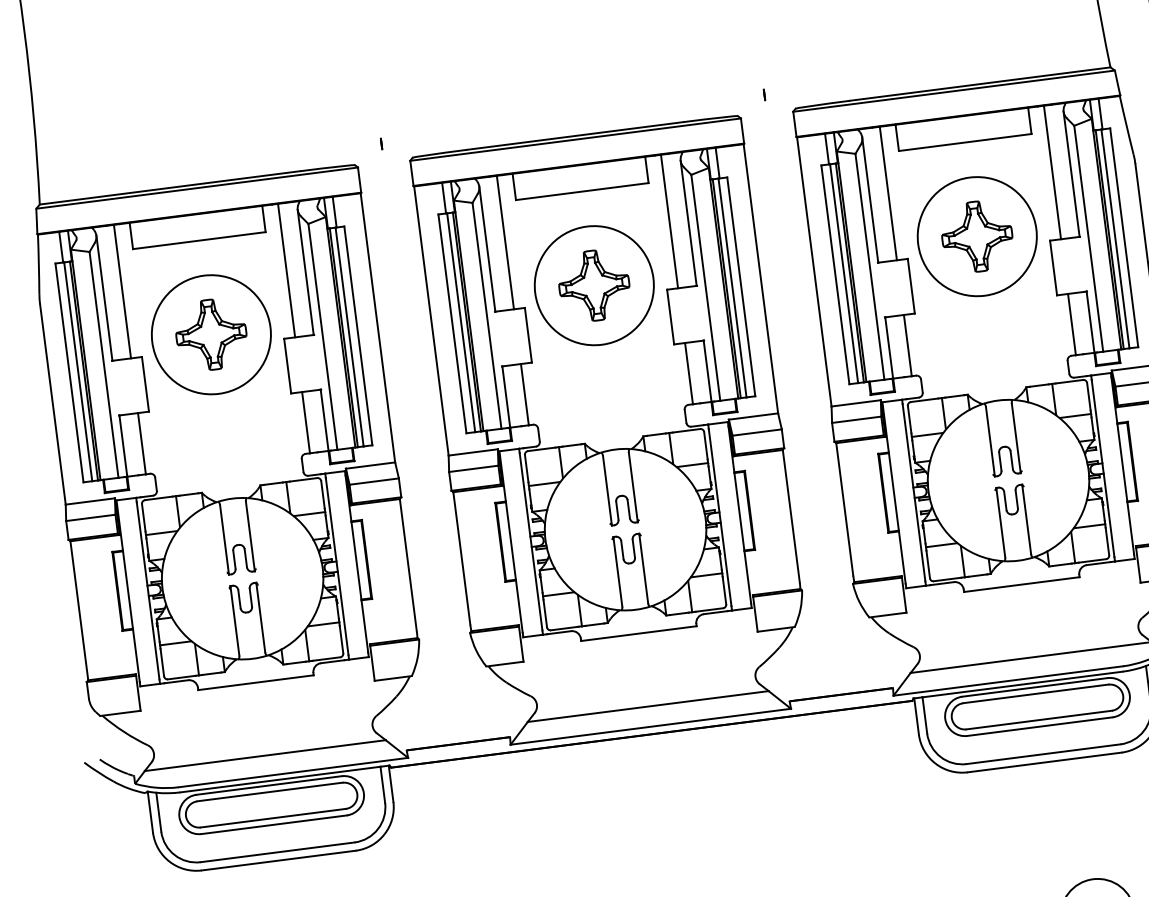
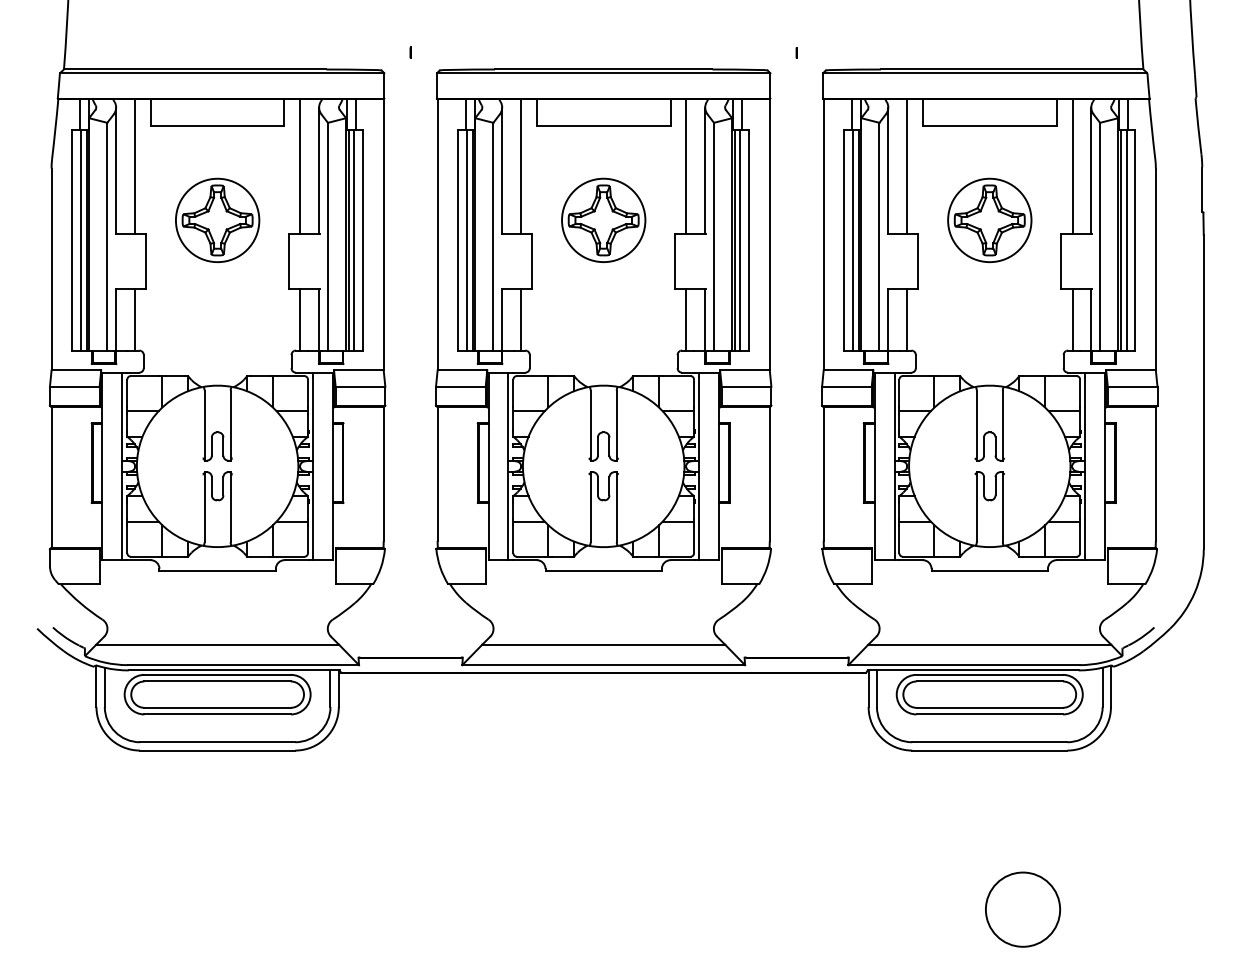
circle: (977, 236) -> (989, 220), size x0.7
circle: (594, 285) -> (603, 220), size x0.7
circle: (211, 334) -> (217, 220), size x0.7

